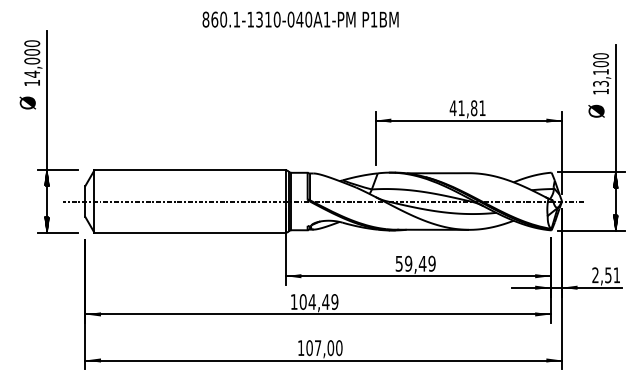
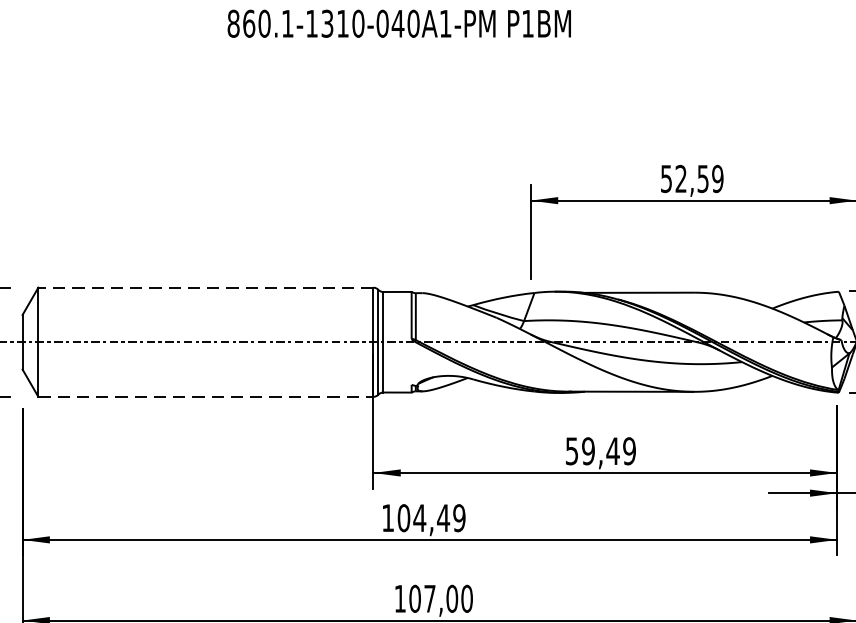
text: (467, 108) -> (691, 179), 41,81 -> 52,59
line: (190, 170) -> (206, 287), solid -> dashed
line: (190, 232) -> (206, 396), solid -> dashed

